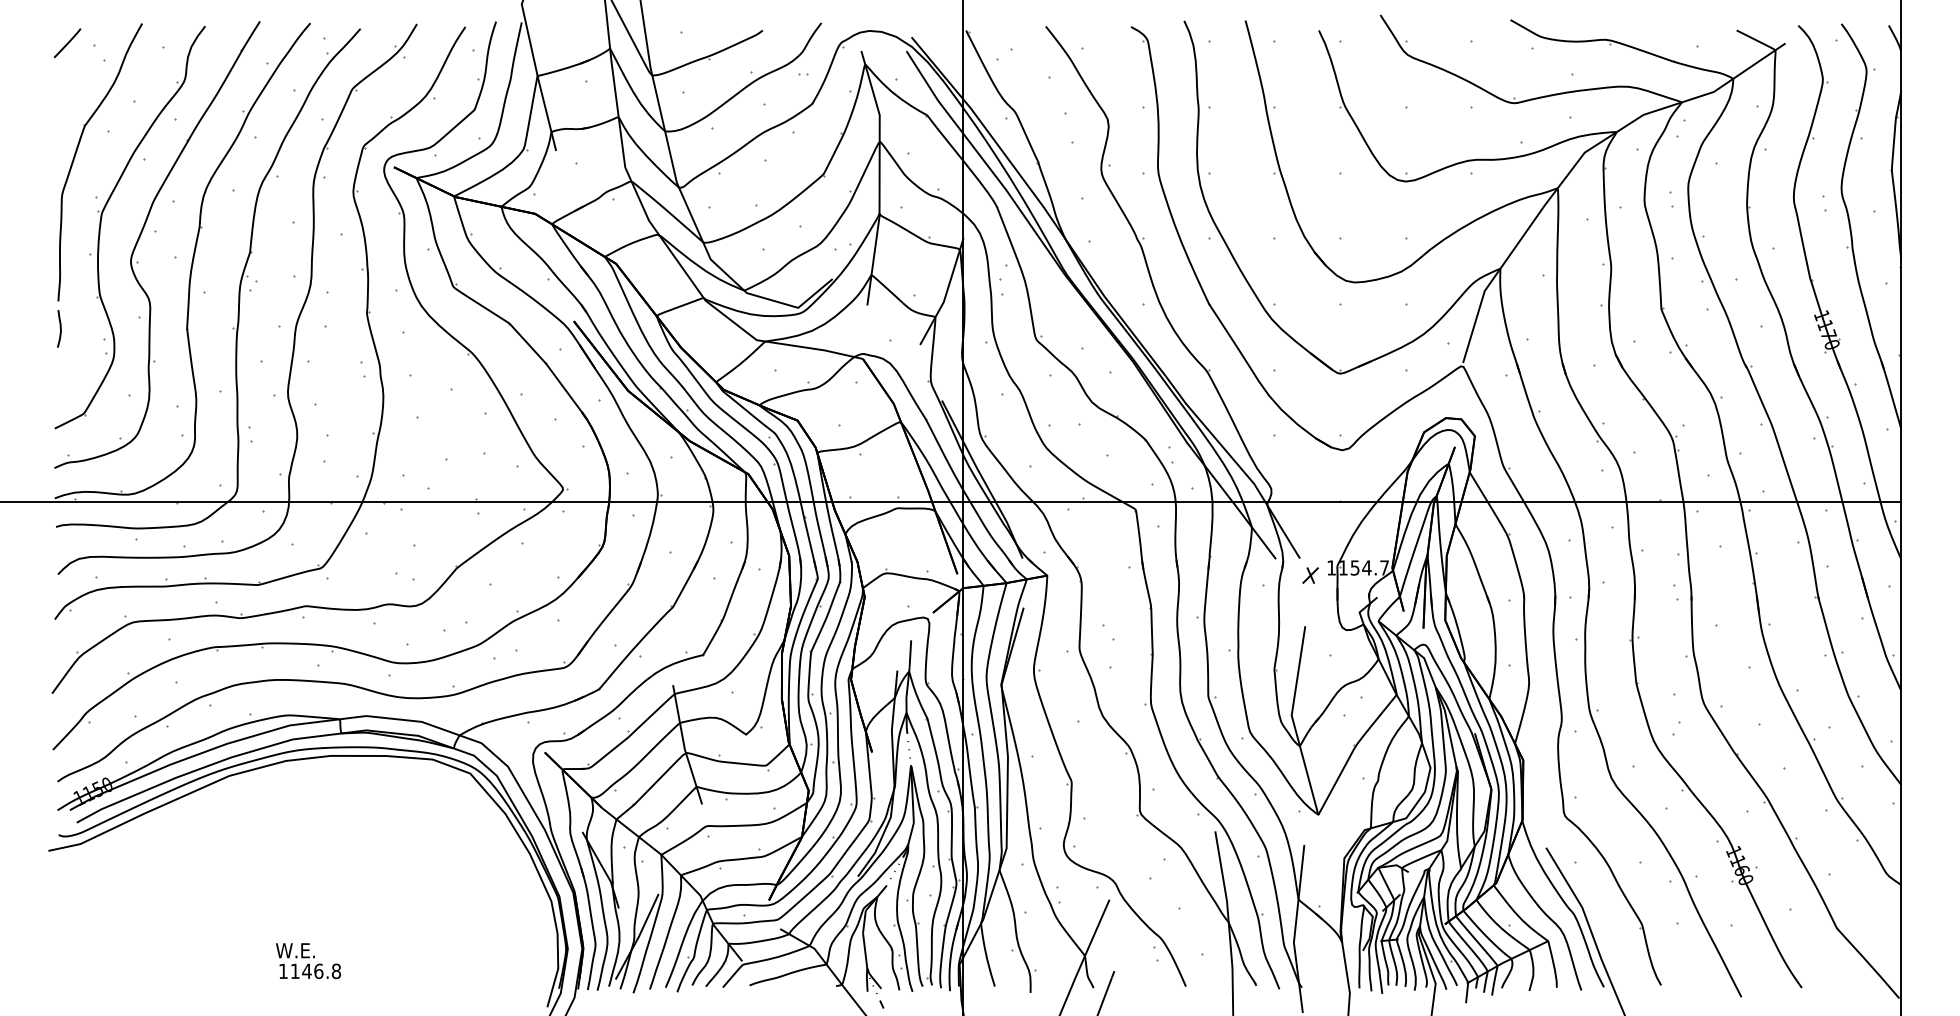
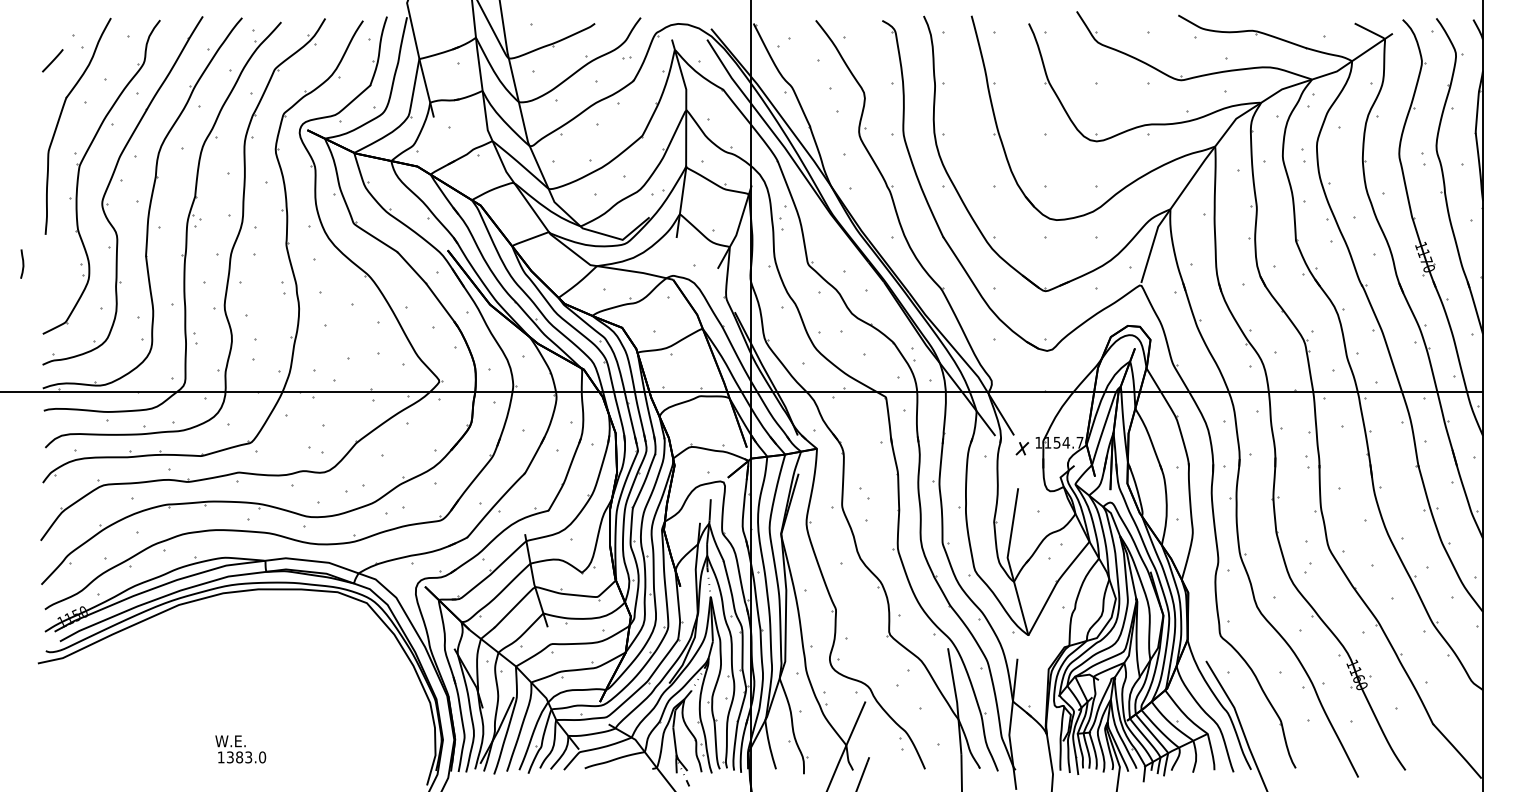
line: (67, 43) -> (52, 60), moved
curve: (59, 328) -> (22, 263), moved
text: (315, 971) -> (246, 757), 1146.8 -> 1383.0

